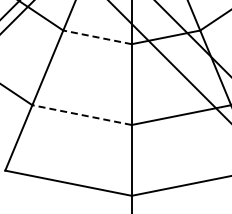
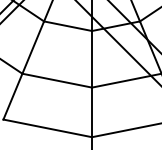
line: (97, 37) -> (68, 26), dashed -> solid
line: (82, 115) -> (57, 80), dashed -> solid

